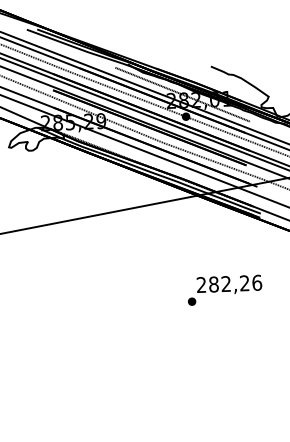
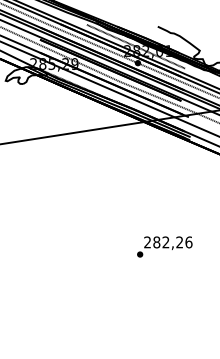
text: (224, 289) -> (164, 246), moved

